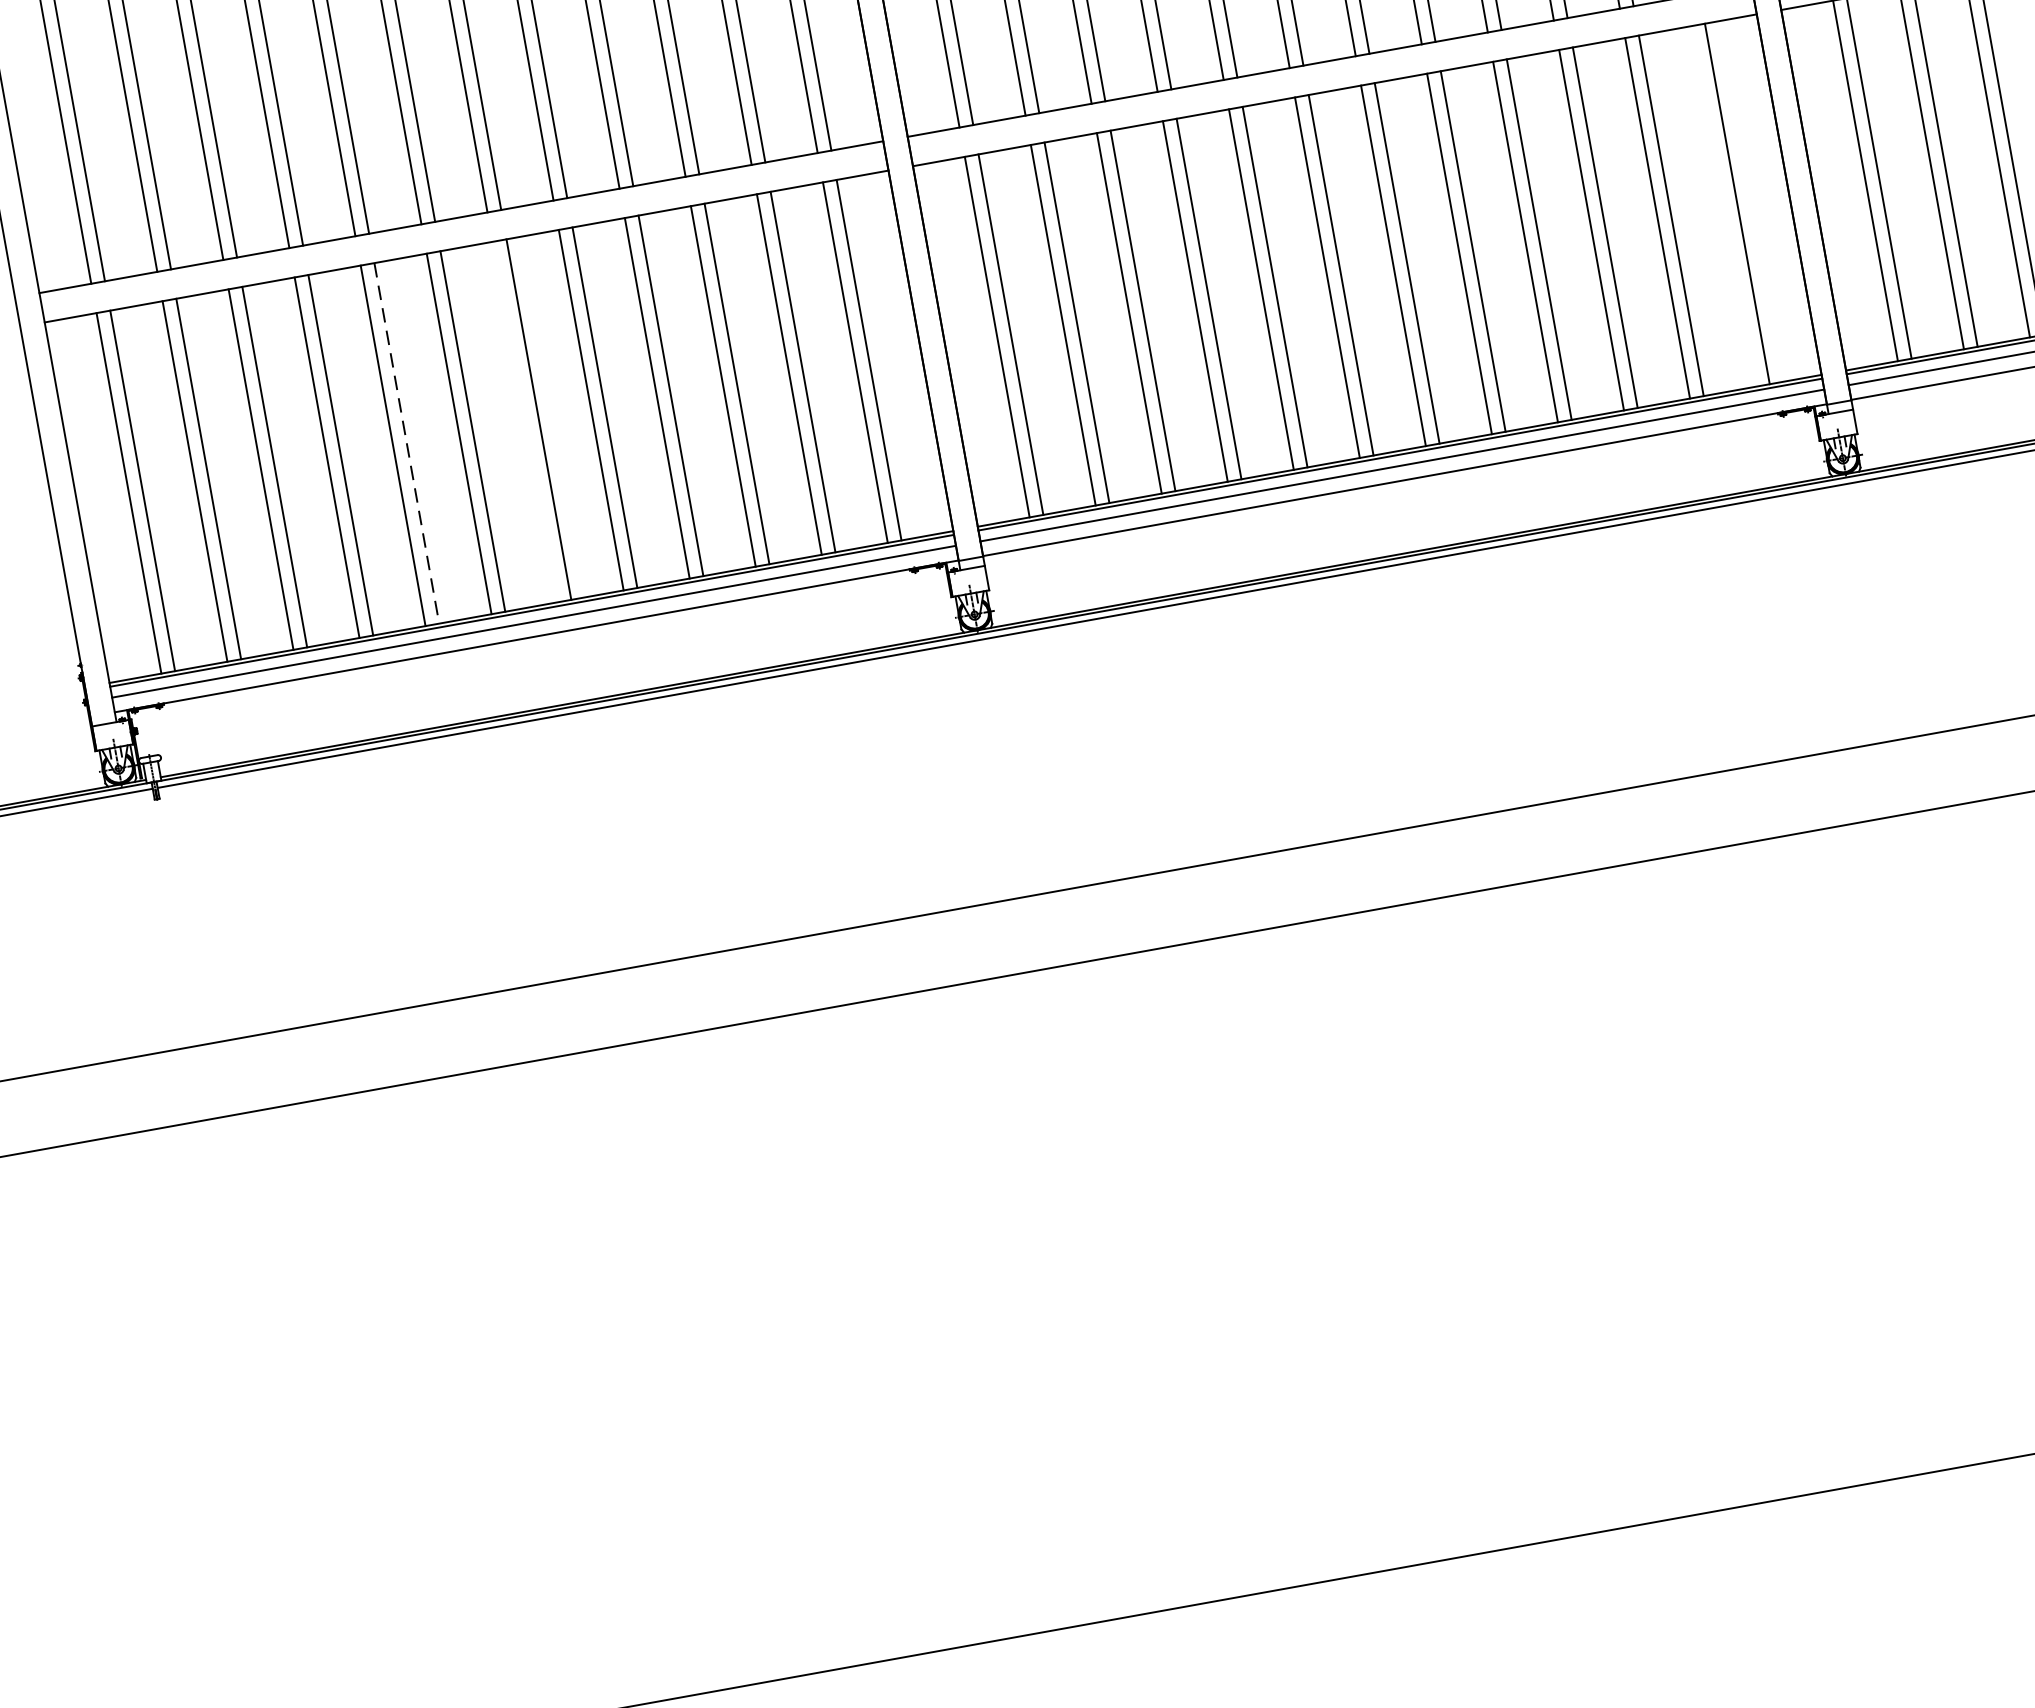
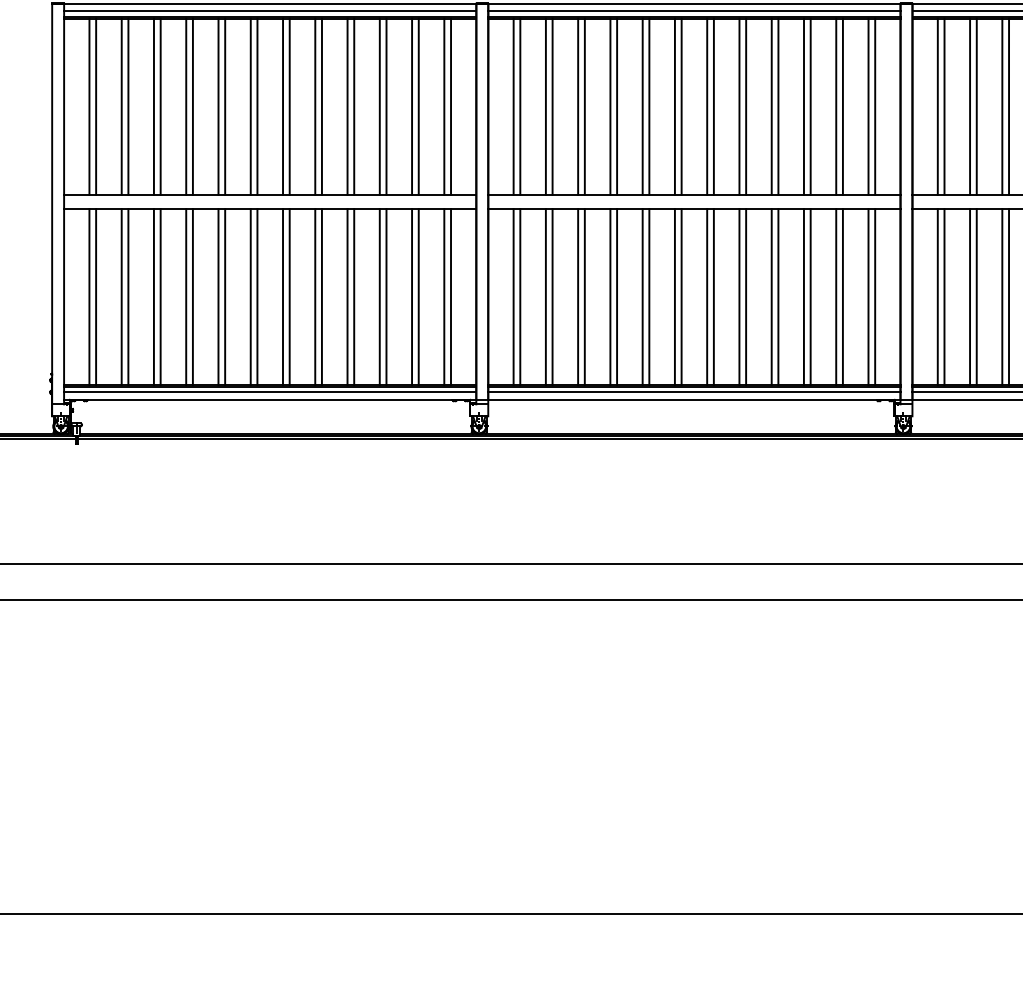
line: (1723, 207) -> (868, 297), added
line: (524, 422) -> (282, 297), added
line: (407, 443) -> (225, 297), dashed -> solid

